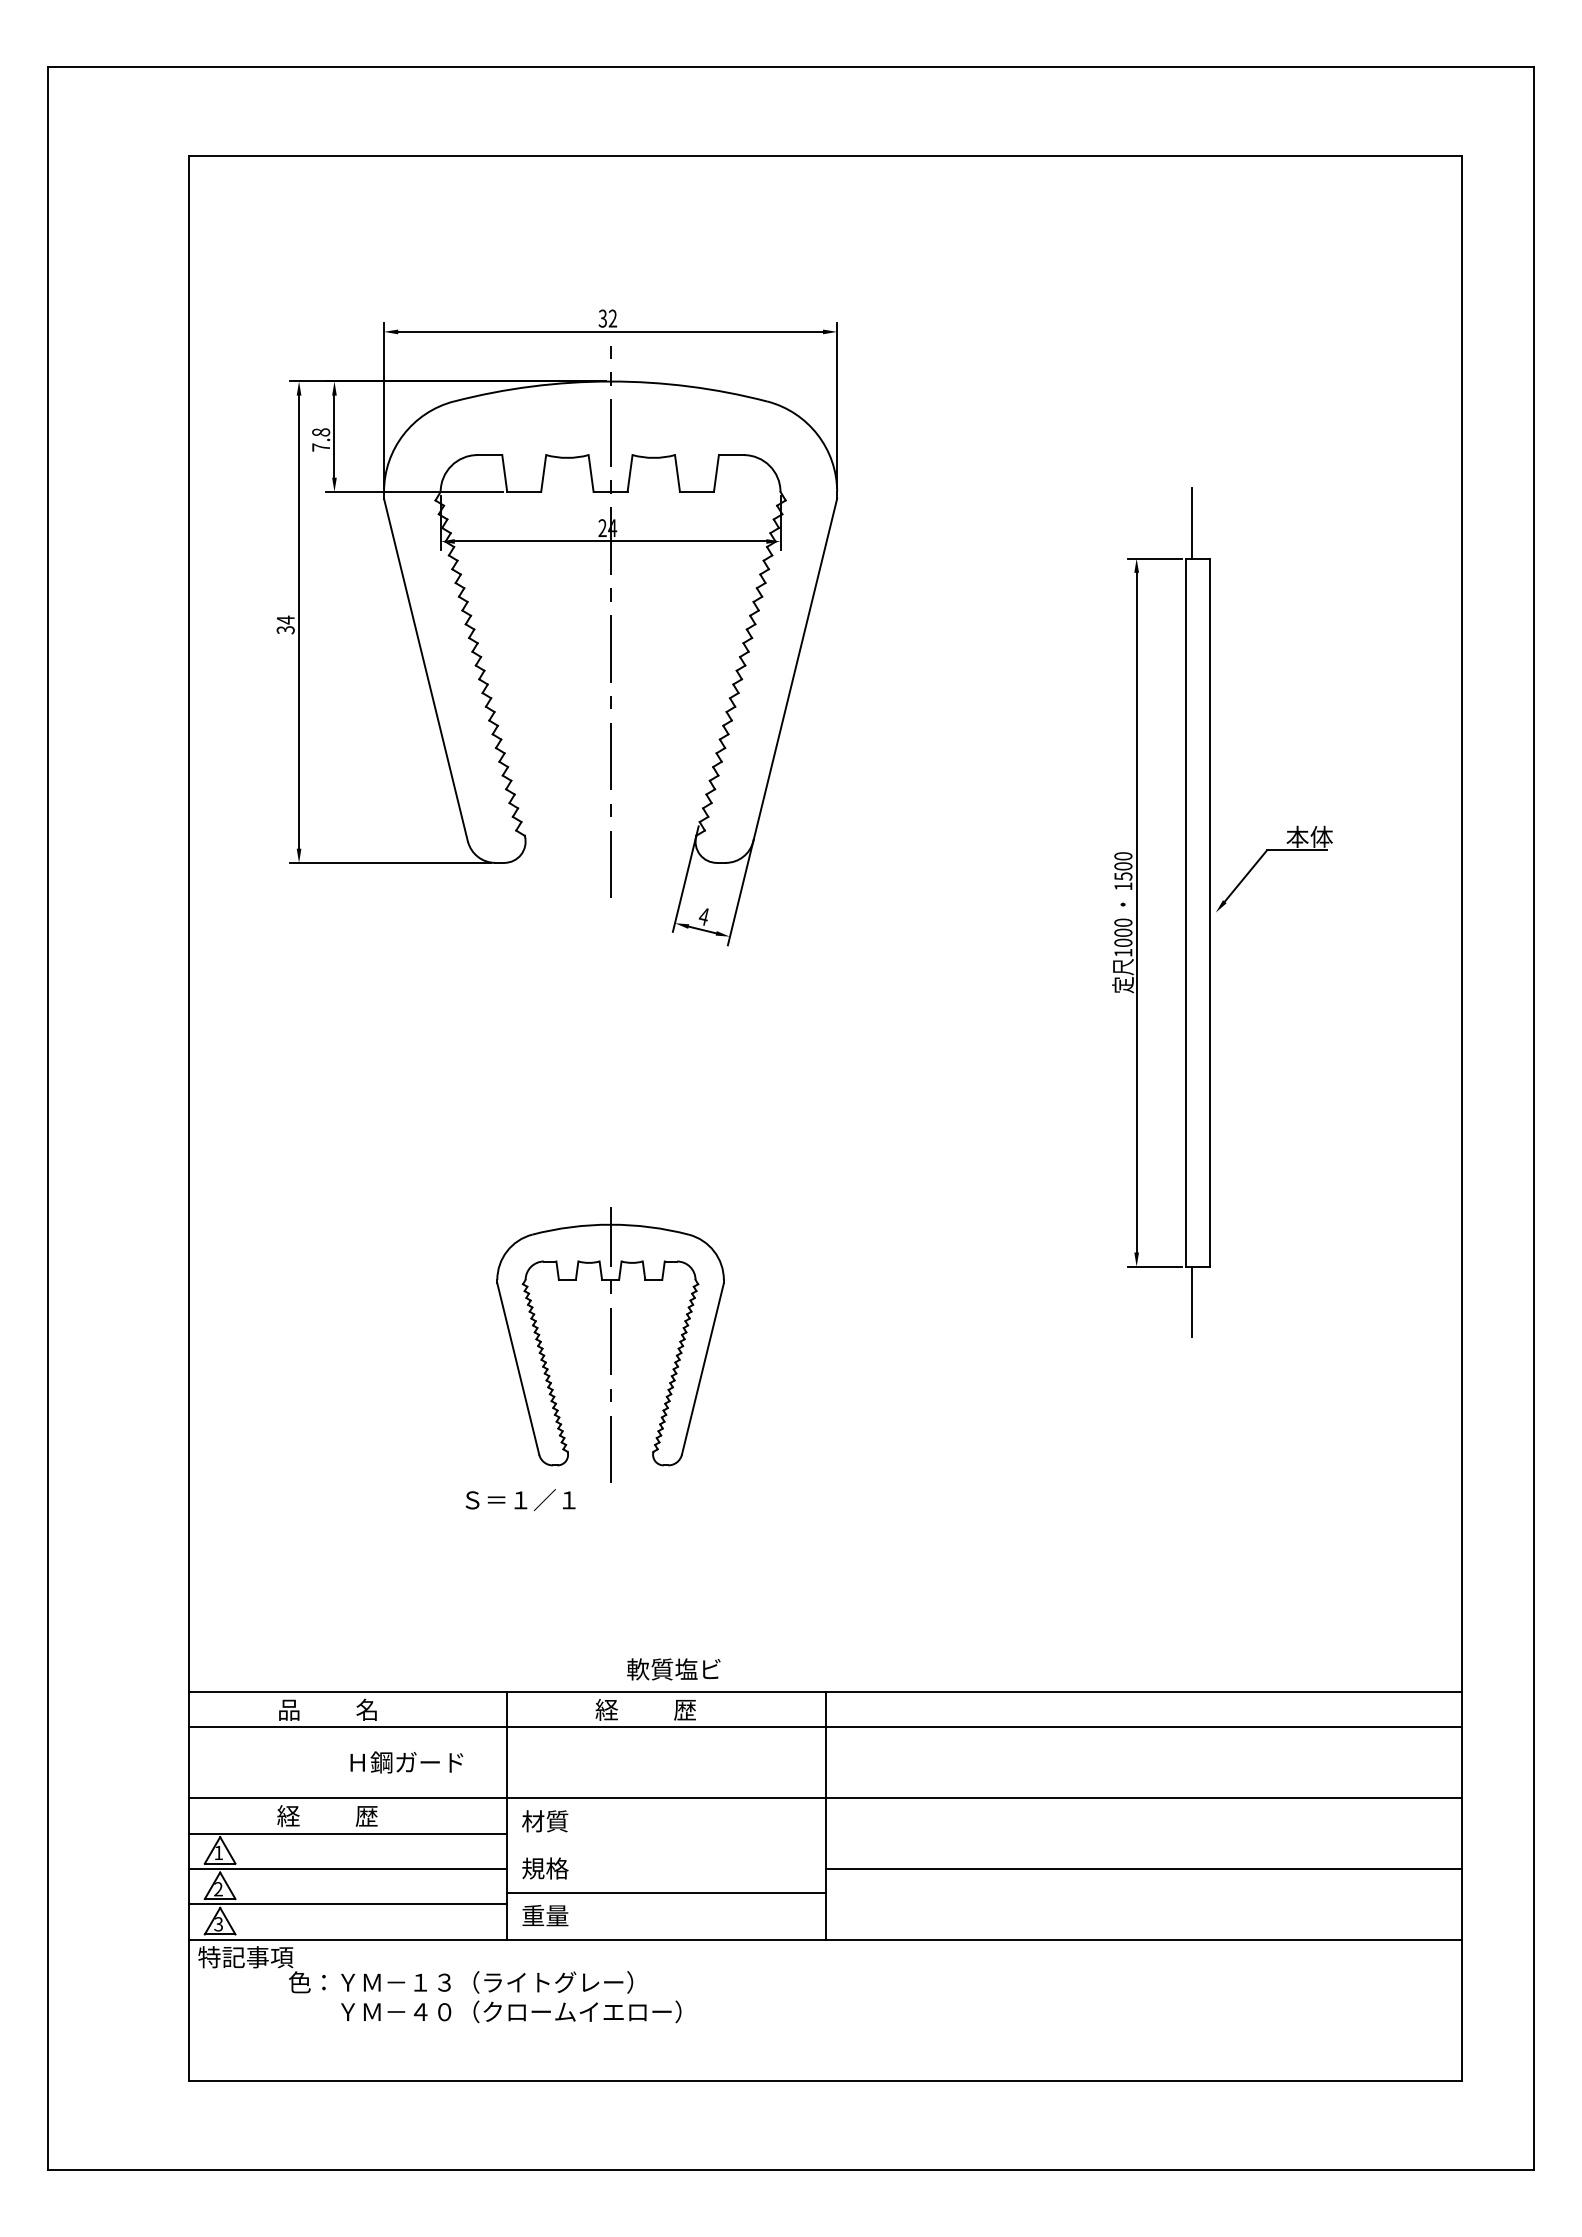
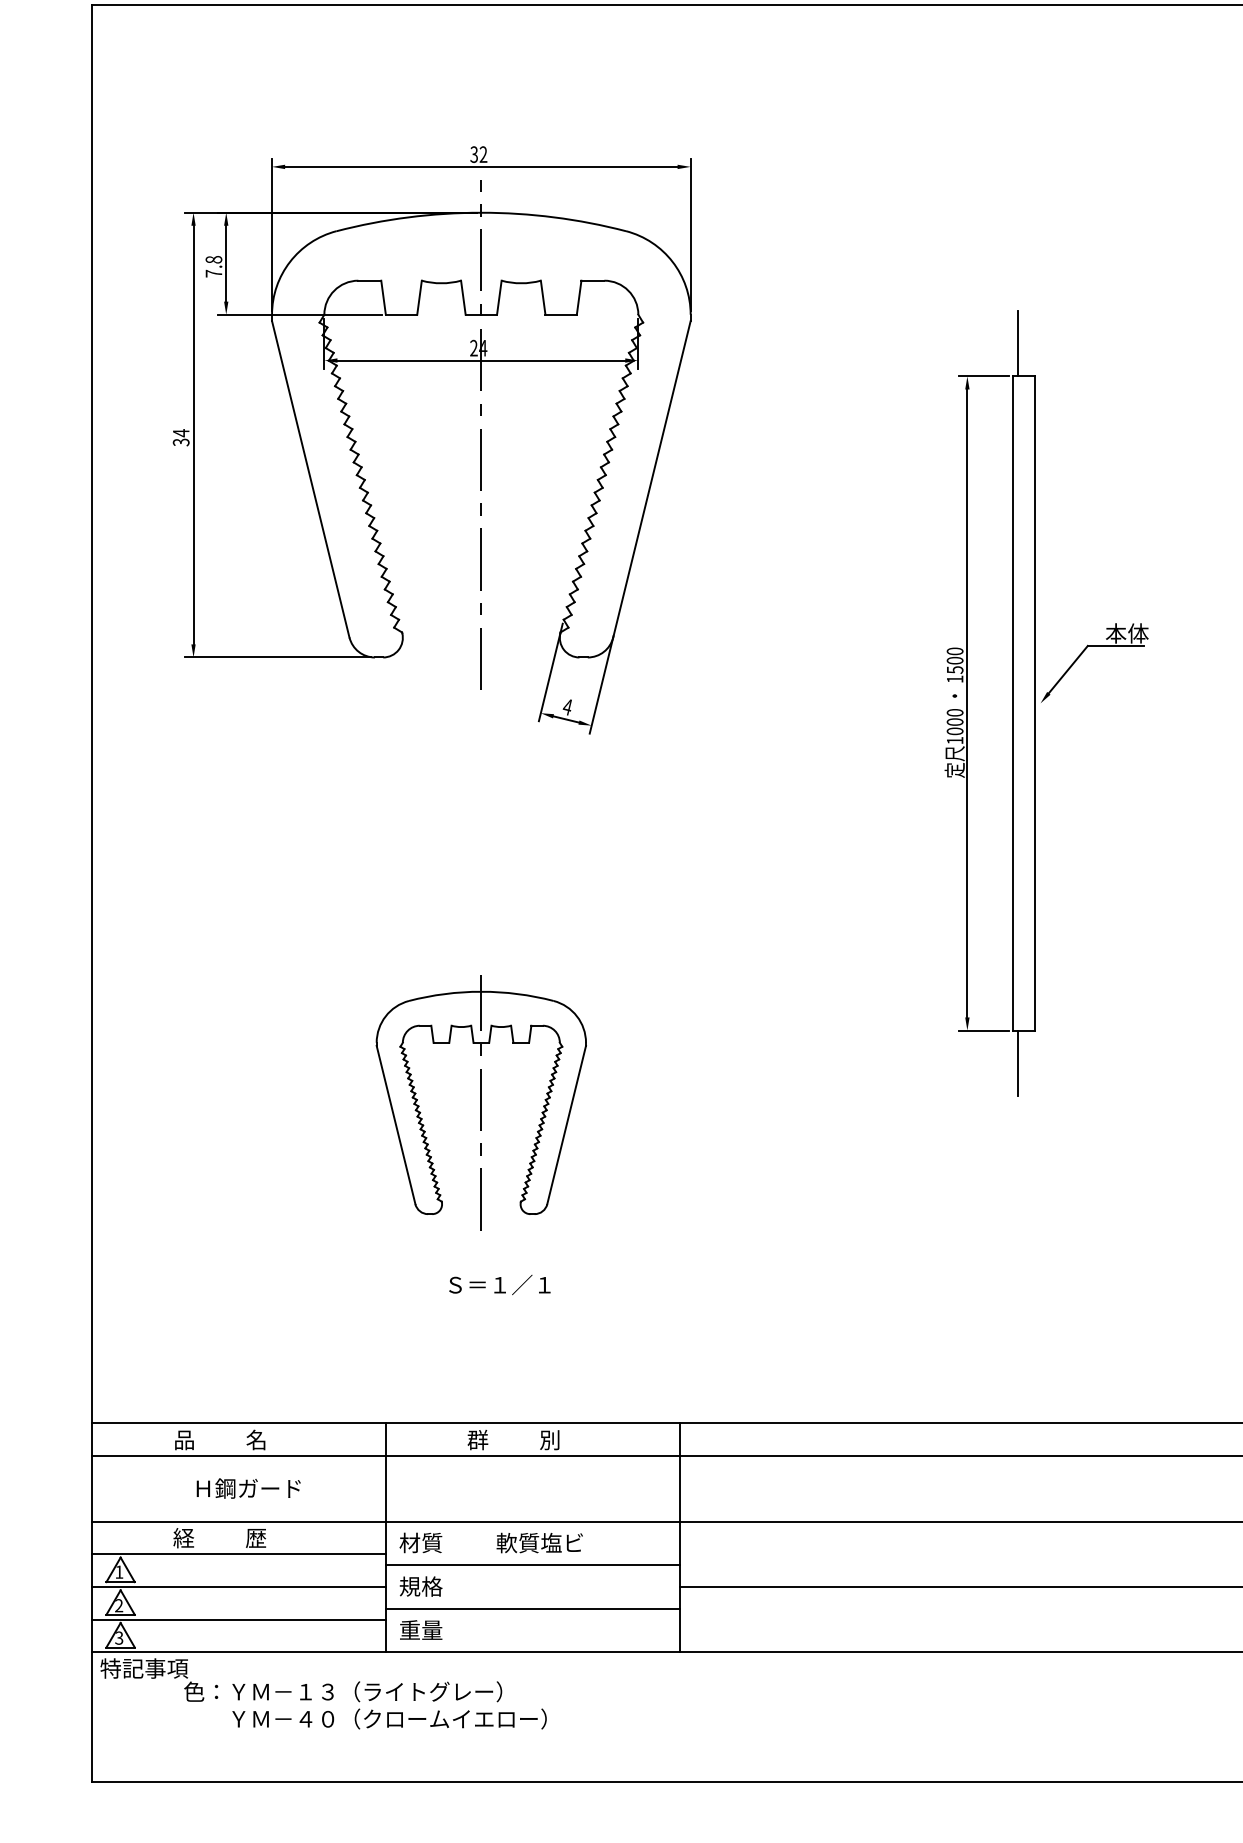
text: (520, 1499) -> (499, 1284), moved
text: (673, 1669) -> (539, 1543), moved
text: (645, 1709) -> (513, 1439), 経          歴 -> 群          別
text: (406, 1762) -> (248, 1488), moved
line: (665, 1845) -> (532, 1565), added

